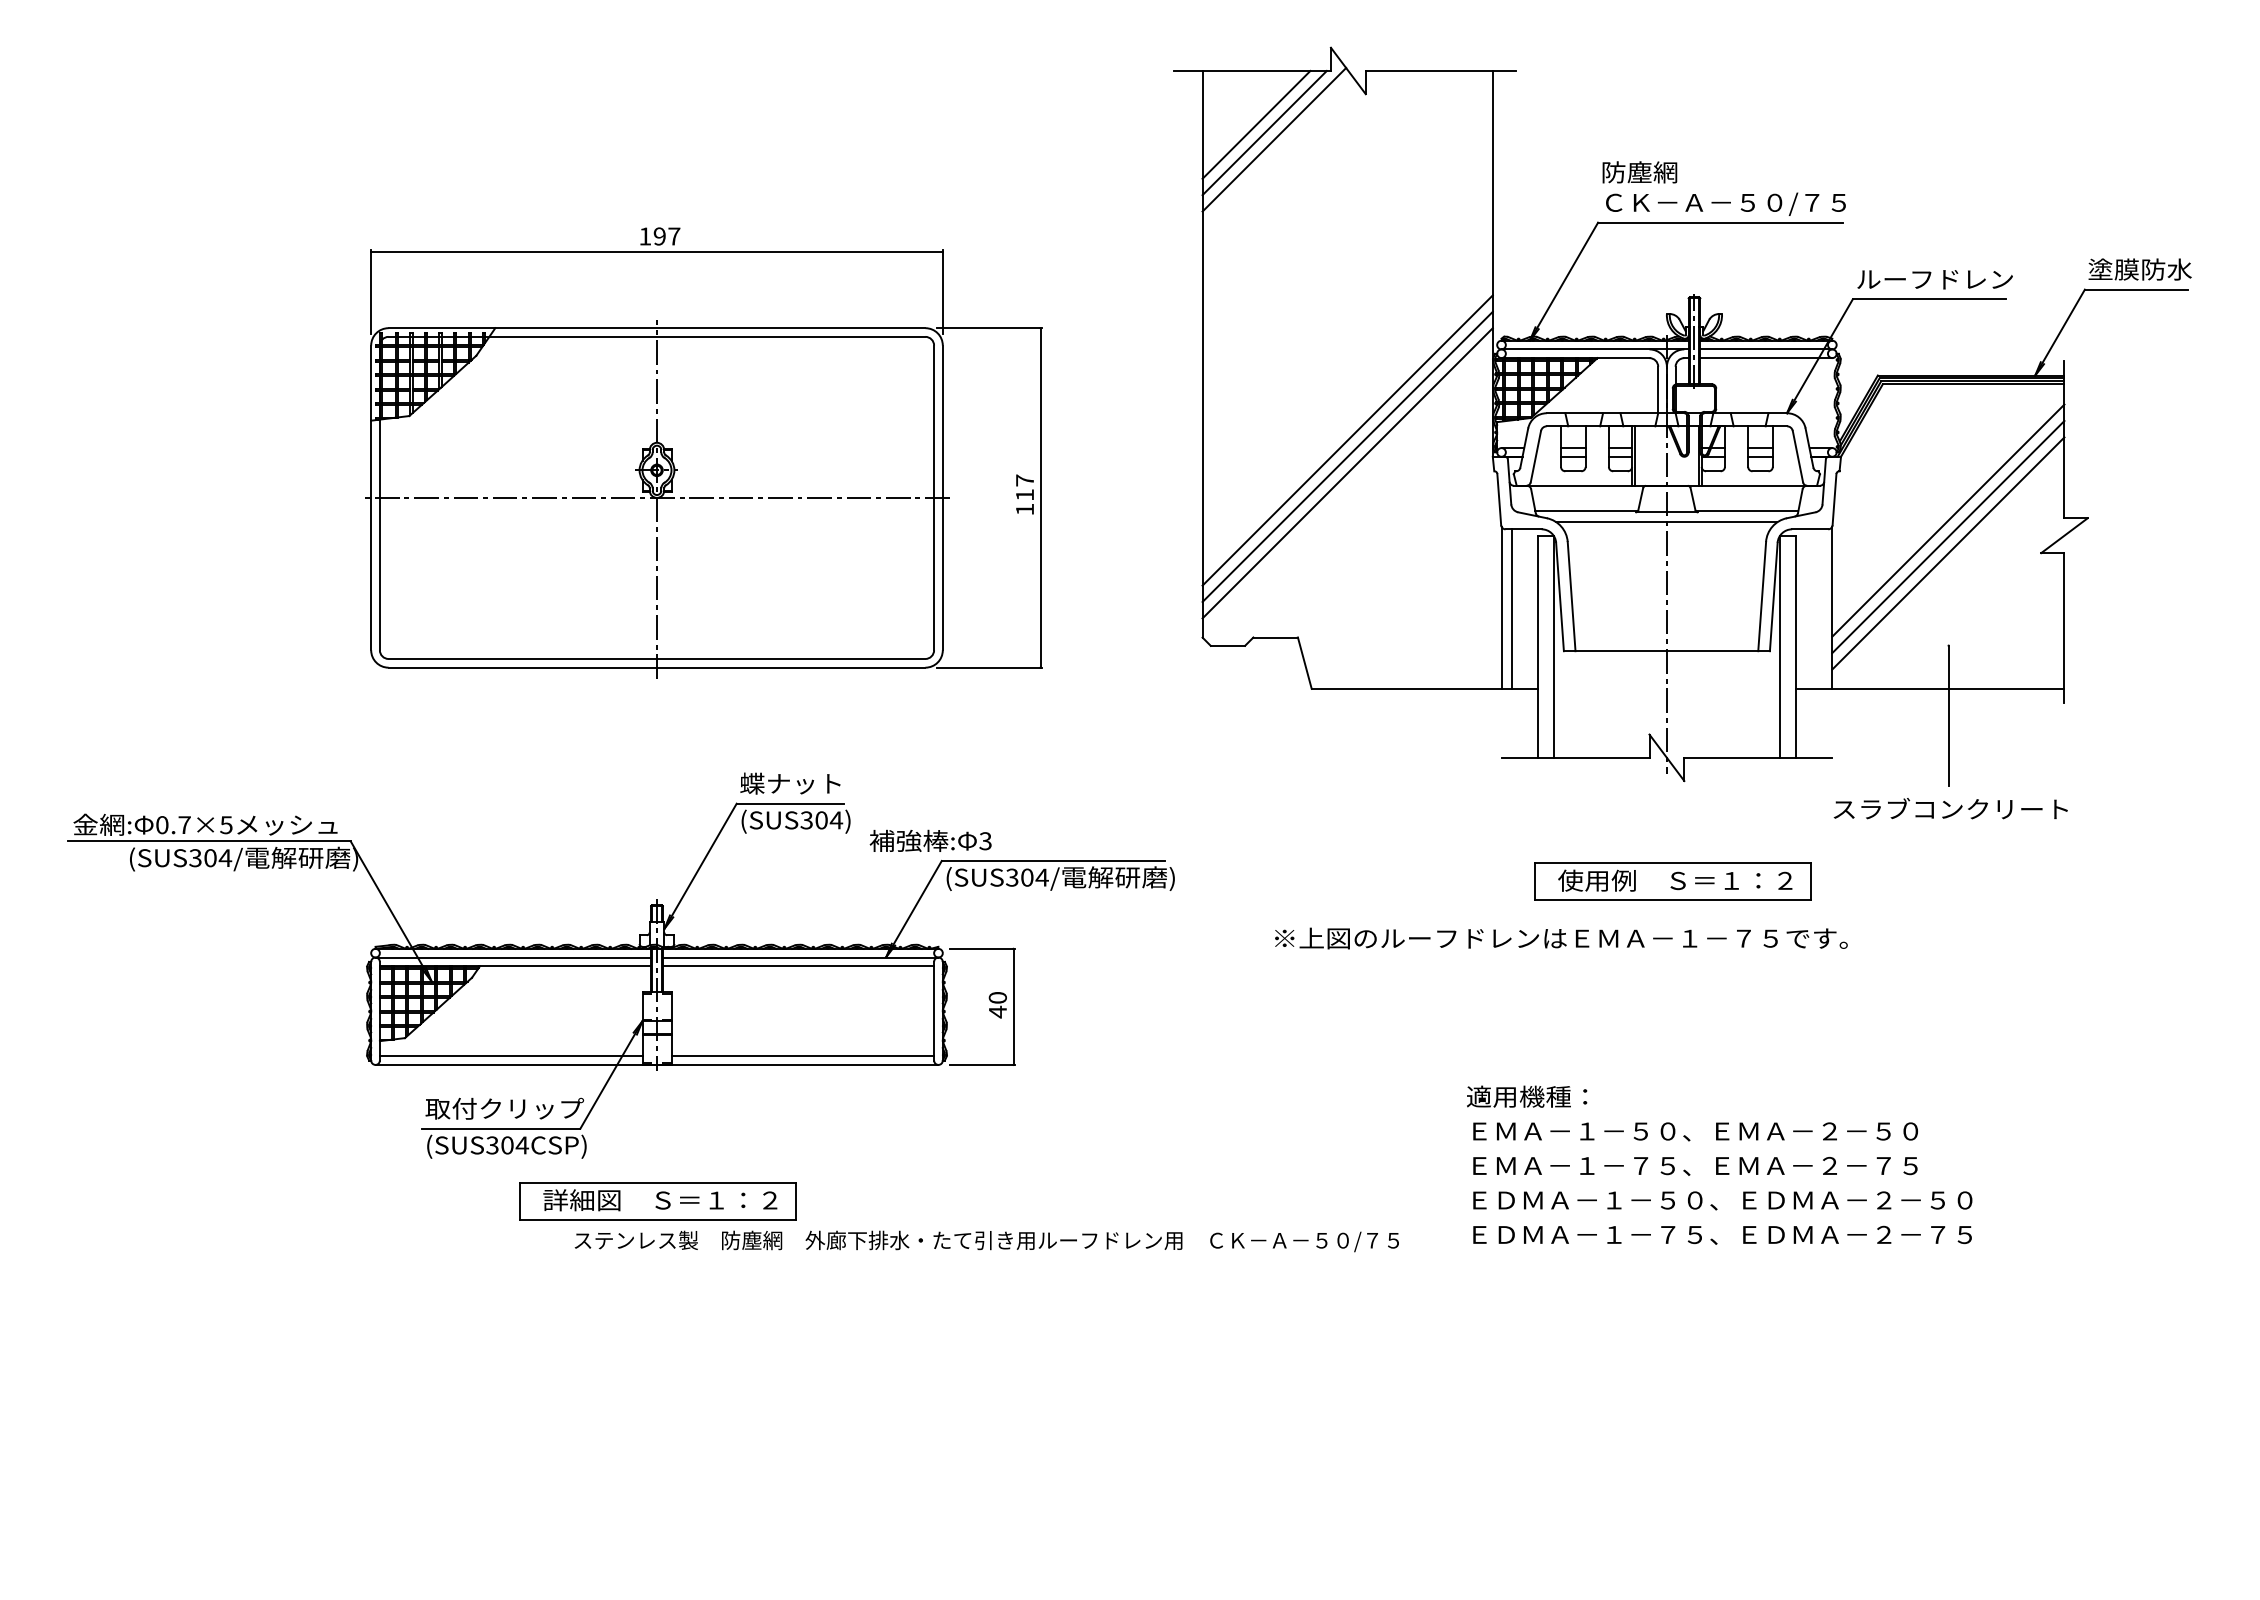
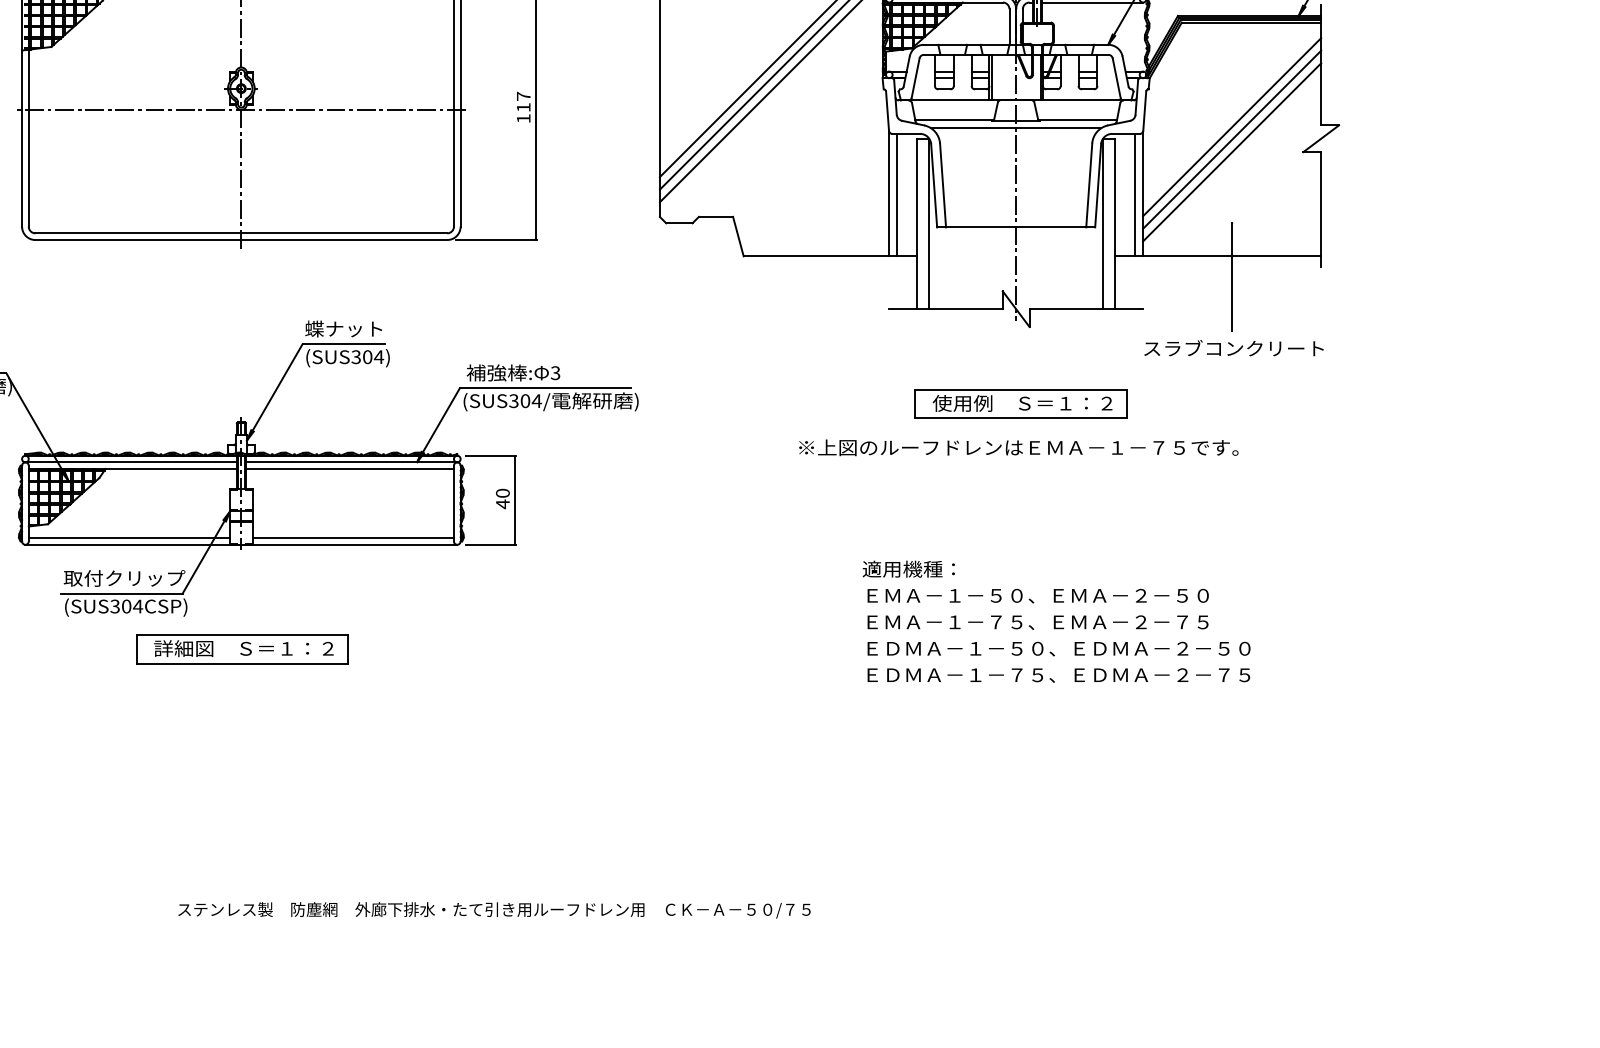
line: (1822, 608) -> (1135, 194), added
text: (930, 840) -> (513, 372), moved
text: (1561, 938) -> (1018, 447), moved
text: (986, 1241) -> (494, 910), moved

